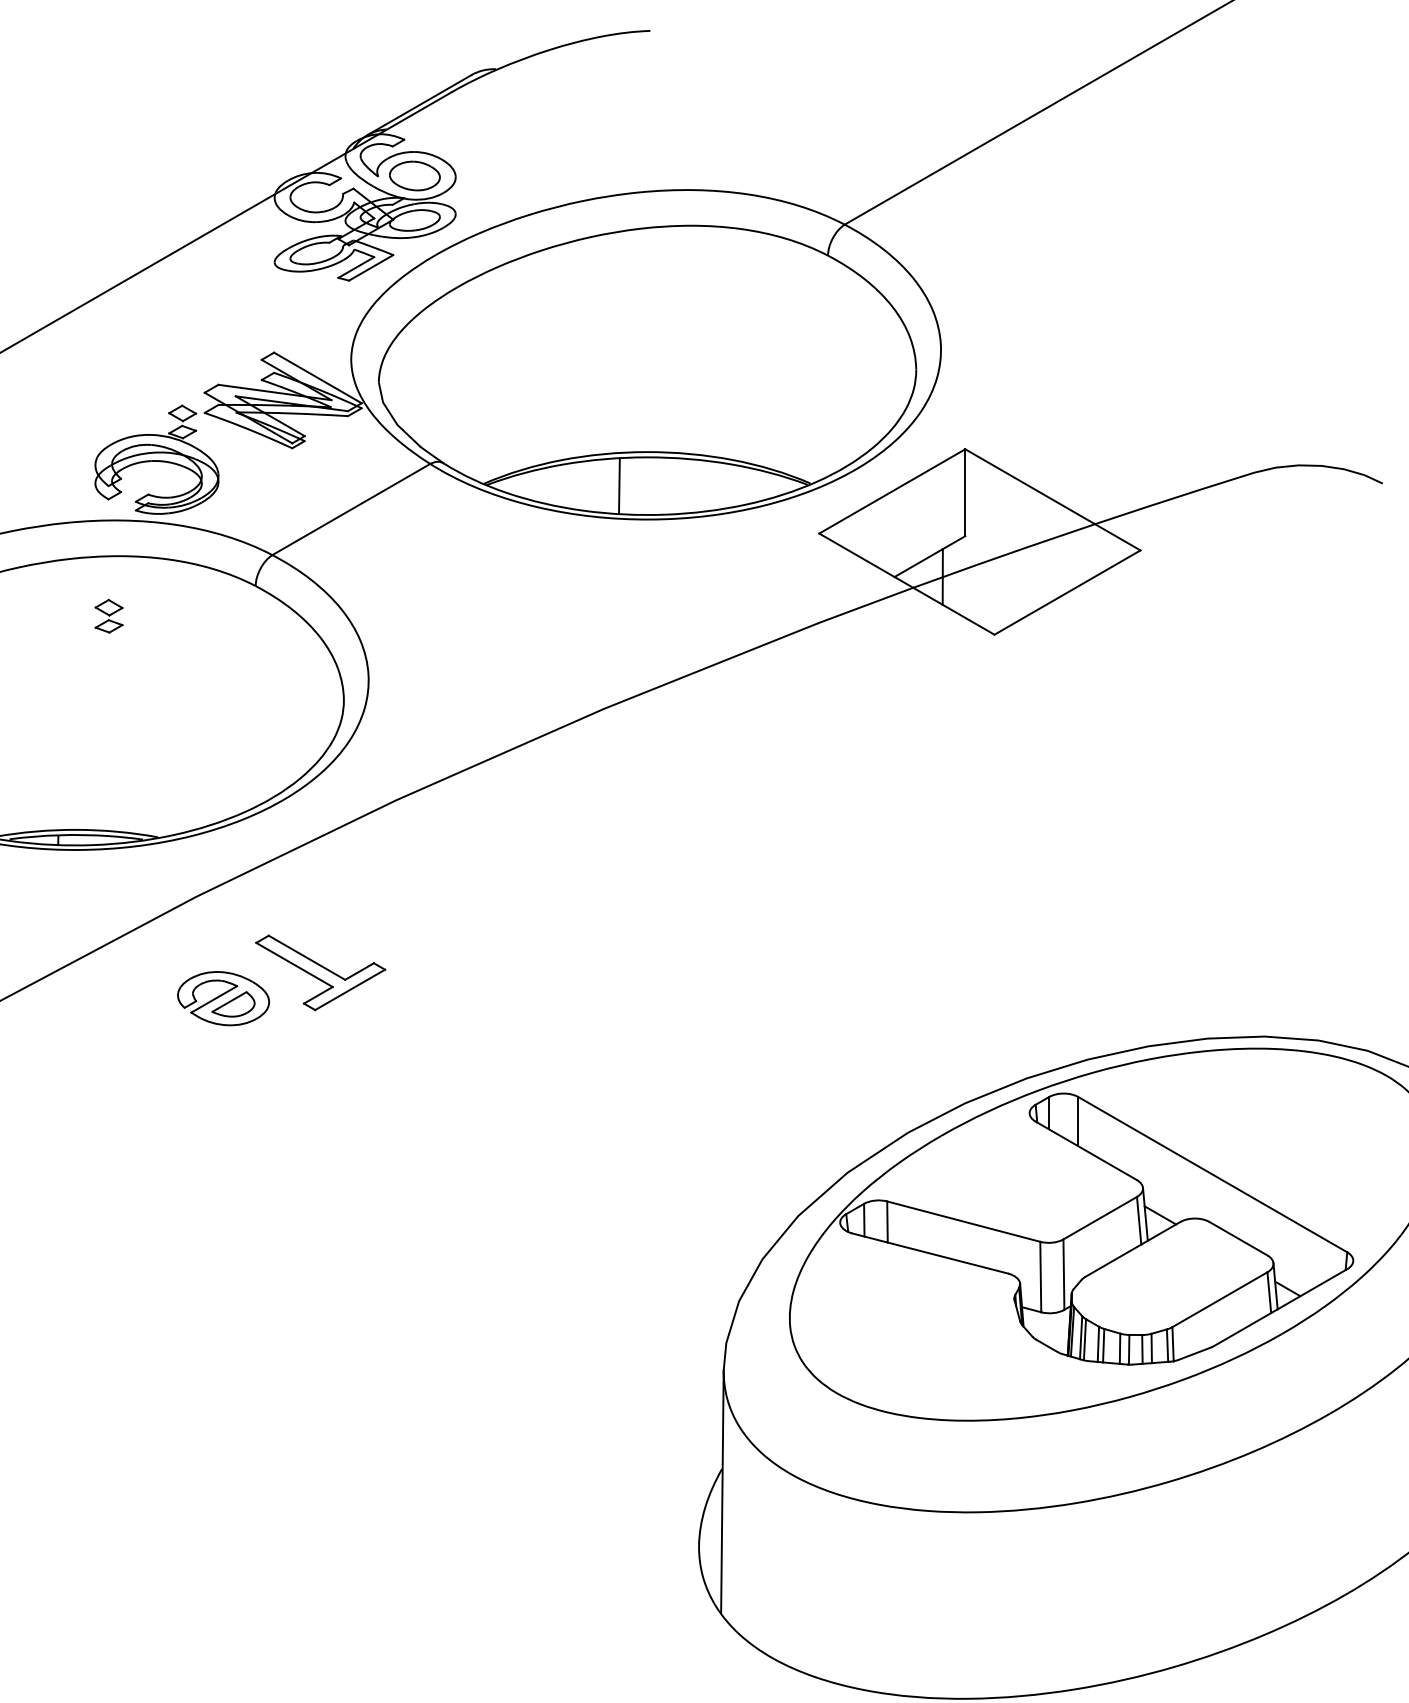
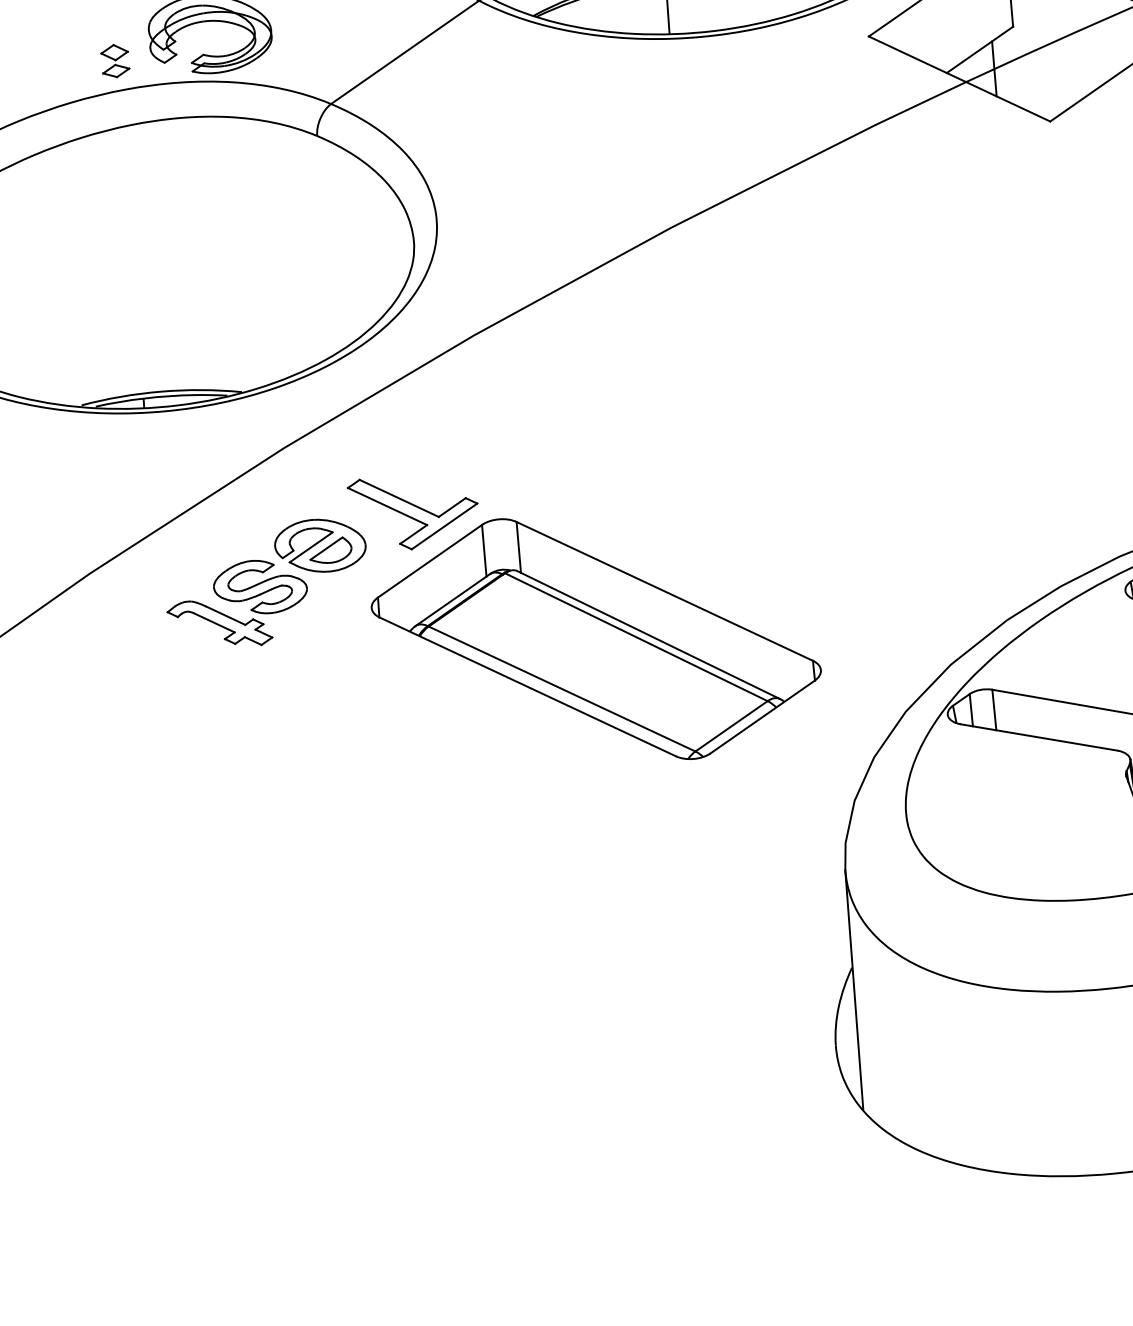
part: (108, 615) -> (114, 60), moved
part: (135, 1050) -> (237, 604), added
part: (493, 1116) -> (596, 639), added

